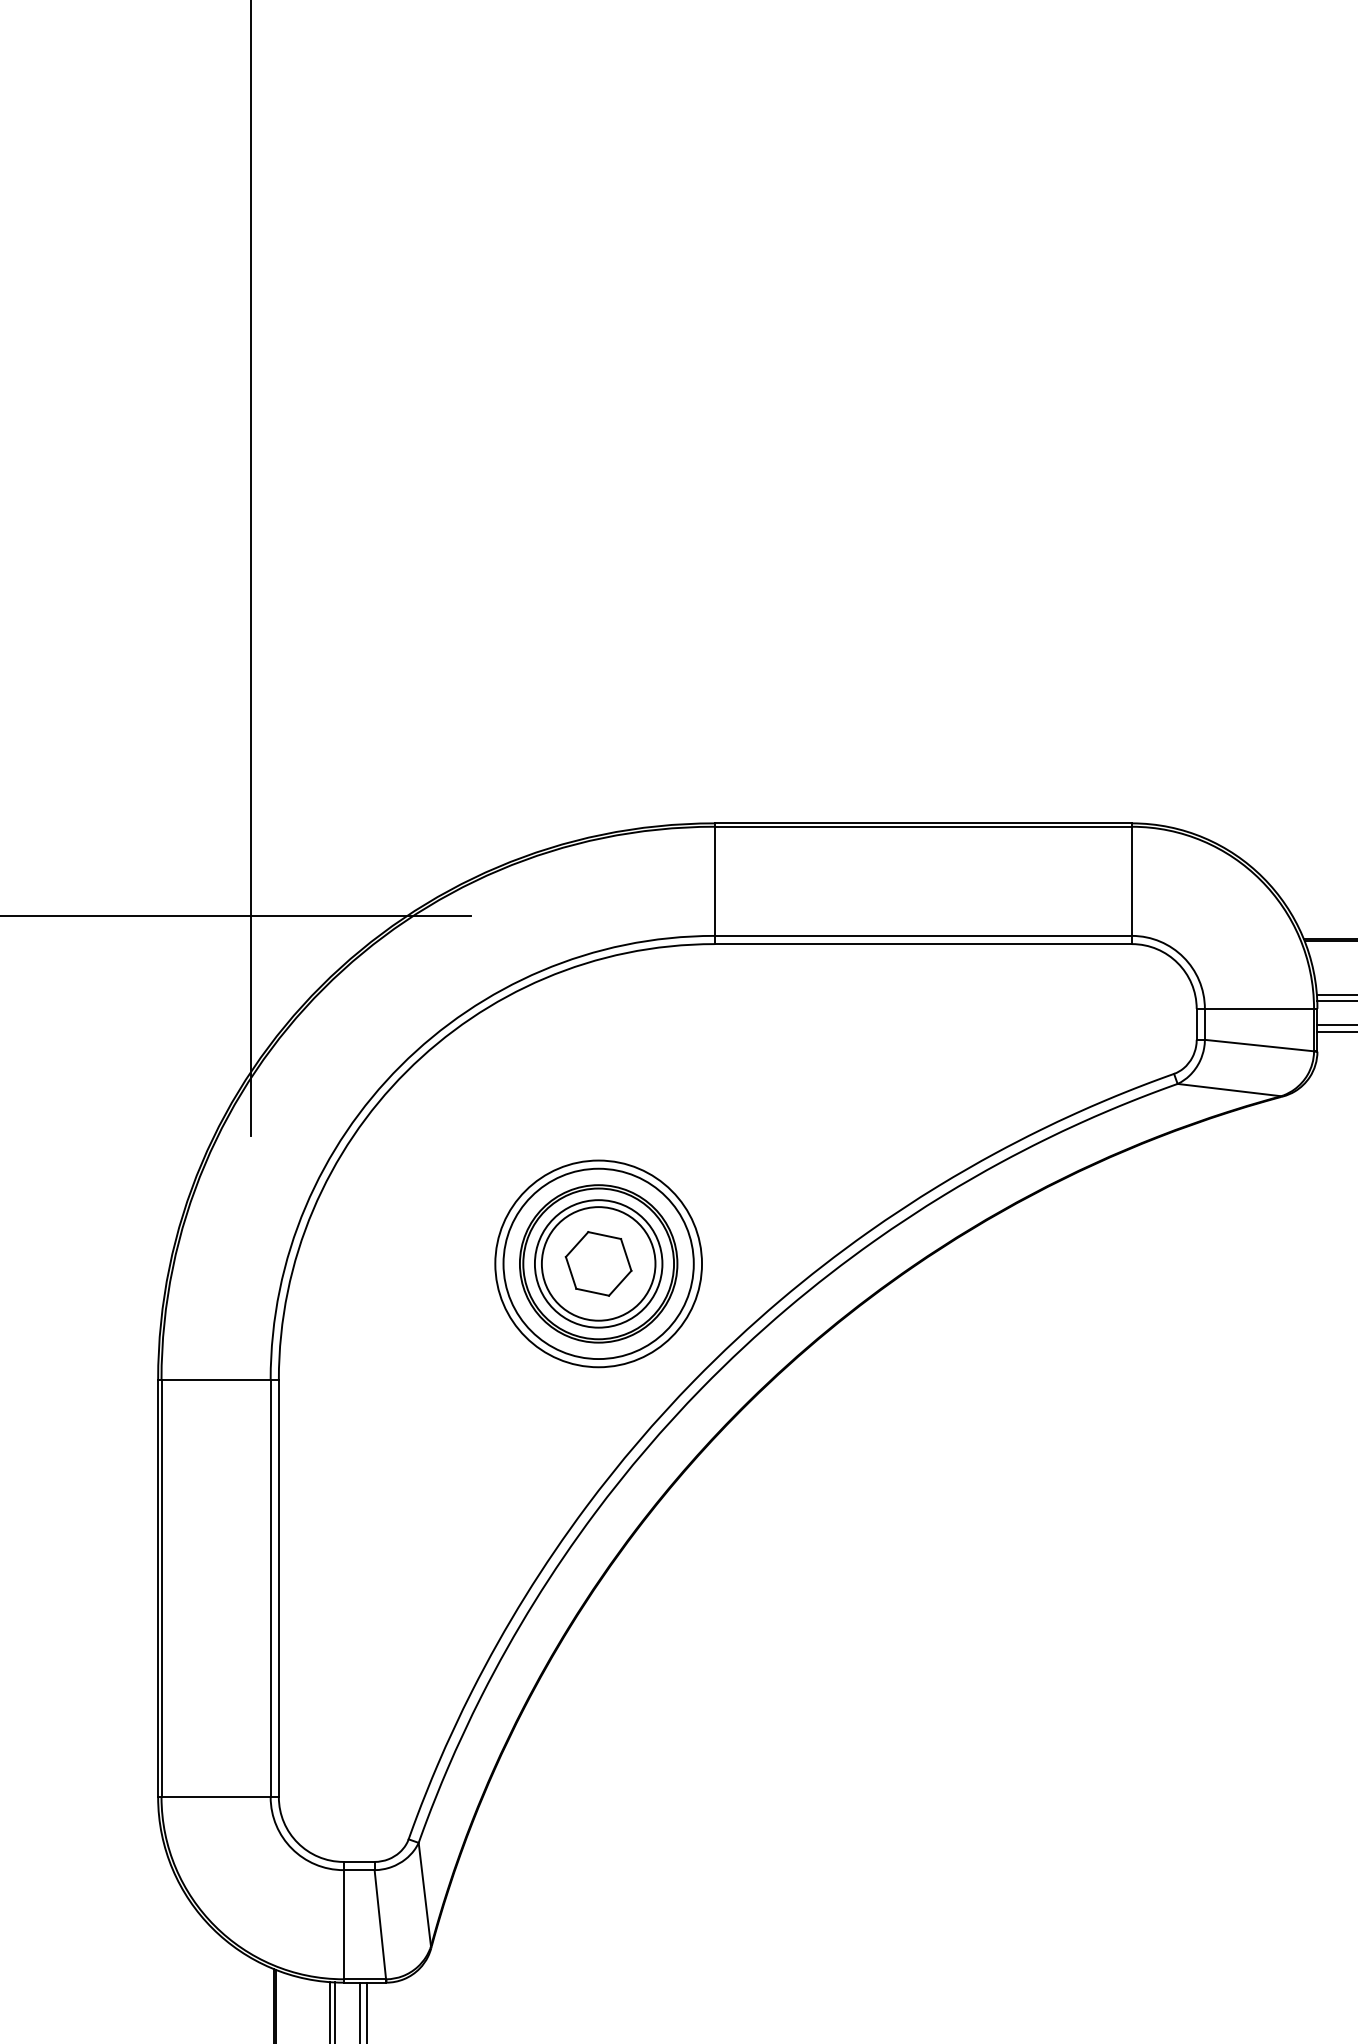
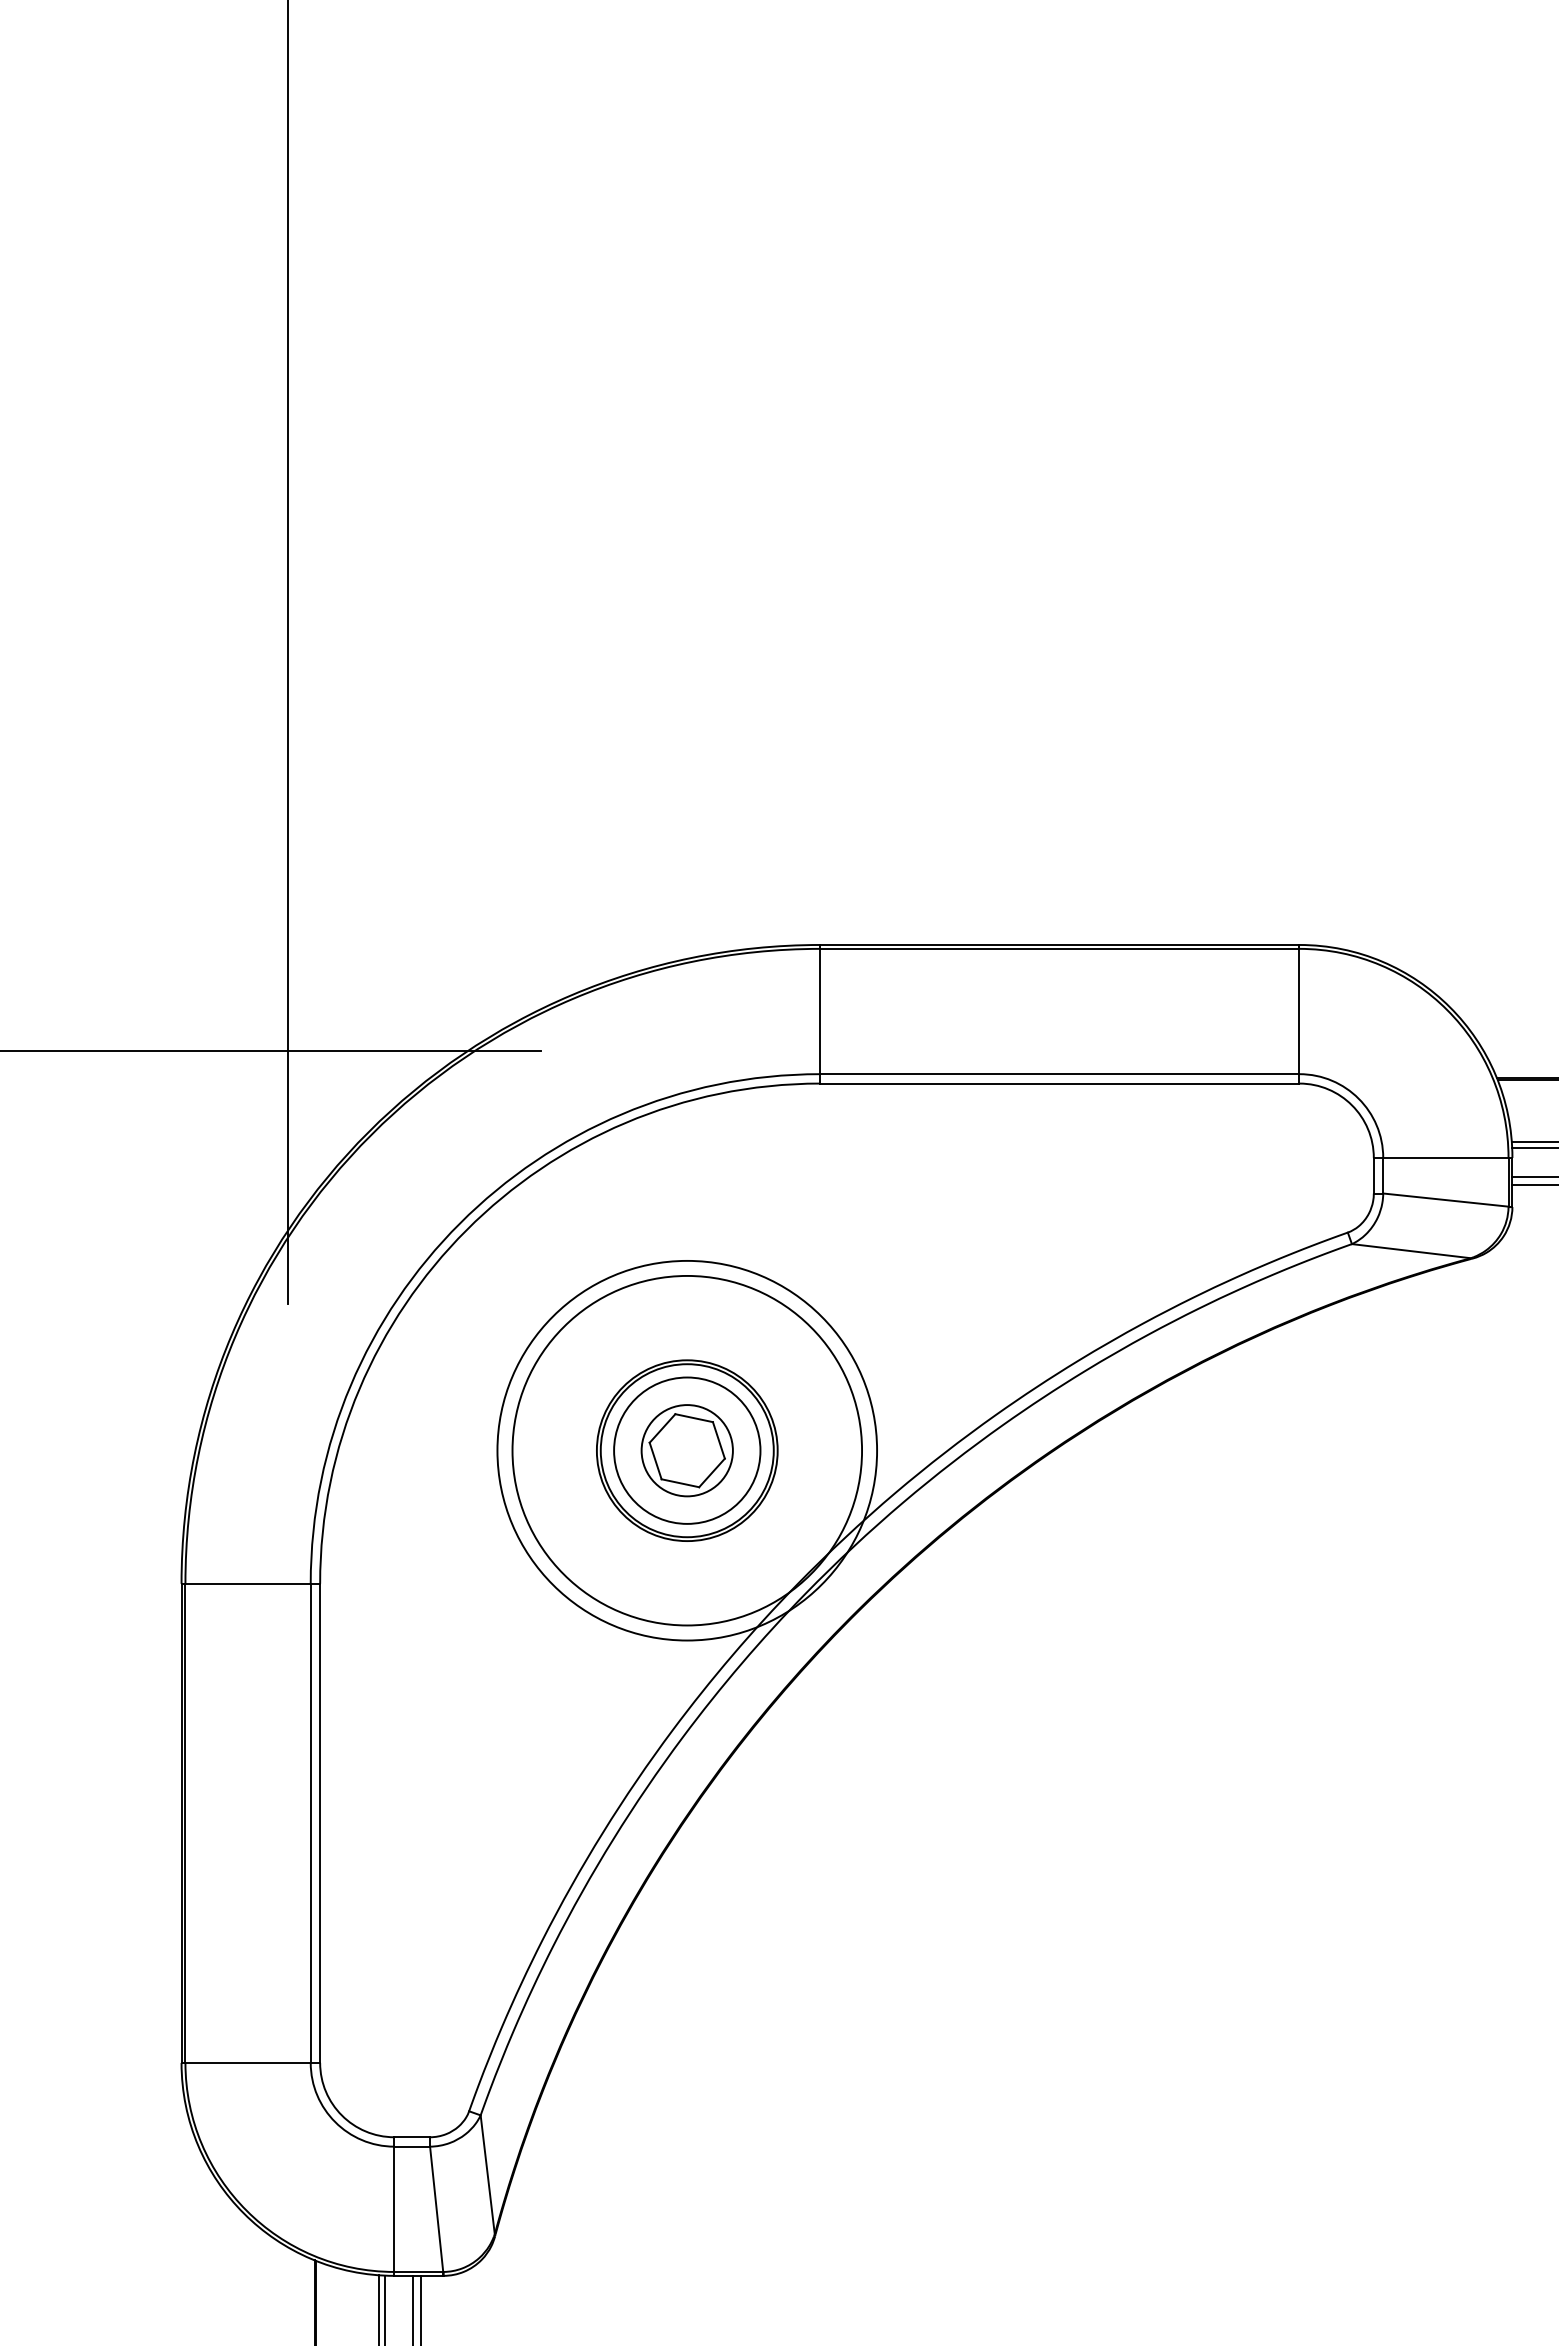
circle: (598, 1263) -> (687, 1450), size x0.7
circle: (598, 1263) -> (687, 1450), size x1.6
circle: (598, 1263) -> (687, 1450), size x1.6

